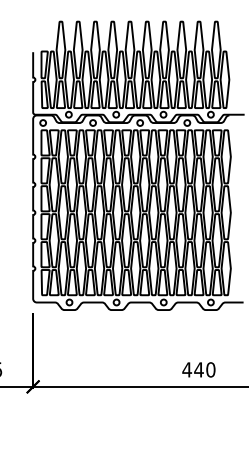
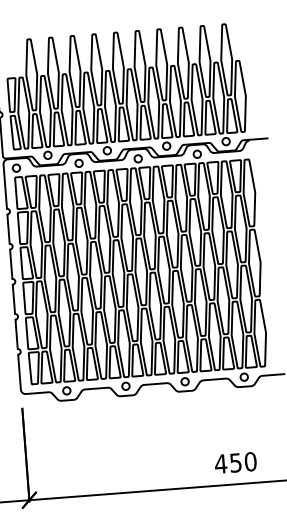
text: (198, 369) -> (235, 462), 440 -> 450

